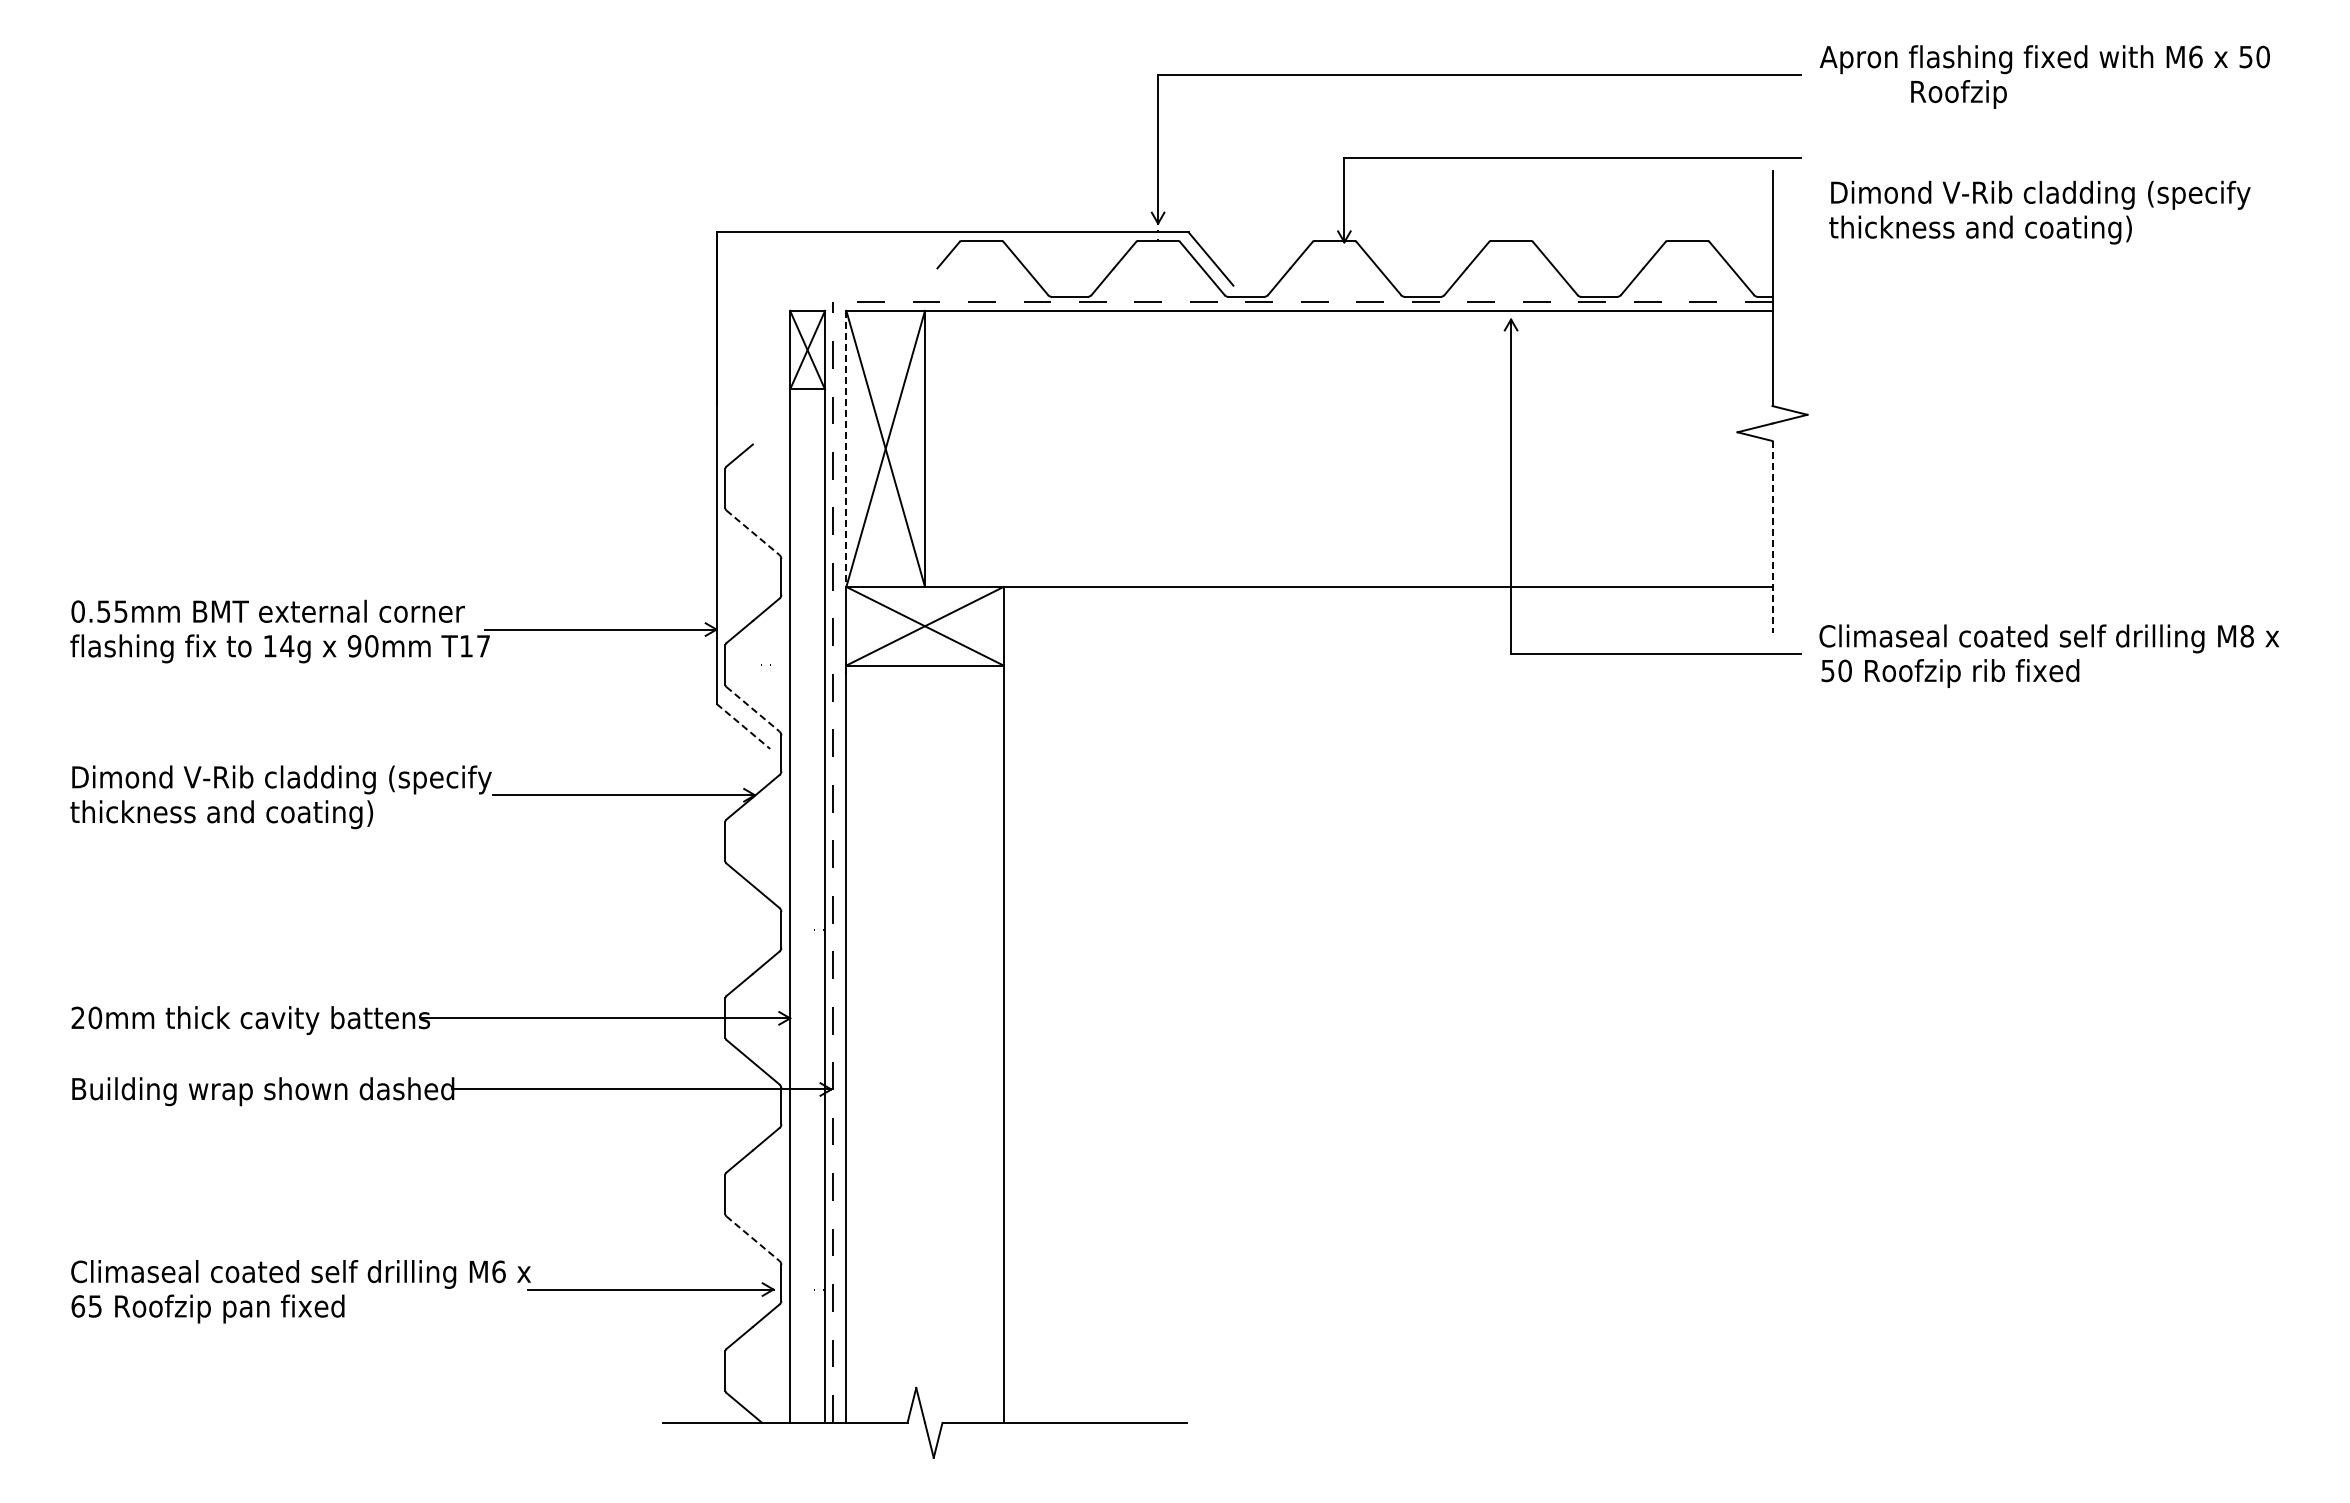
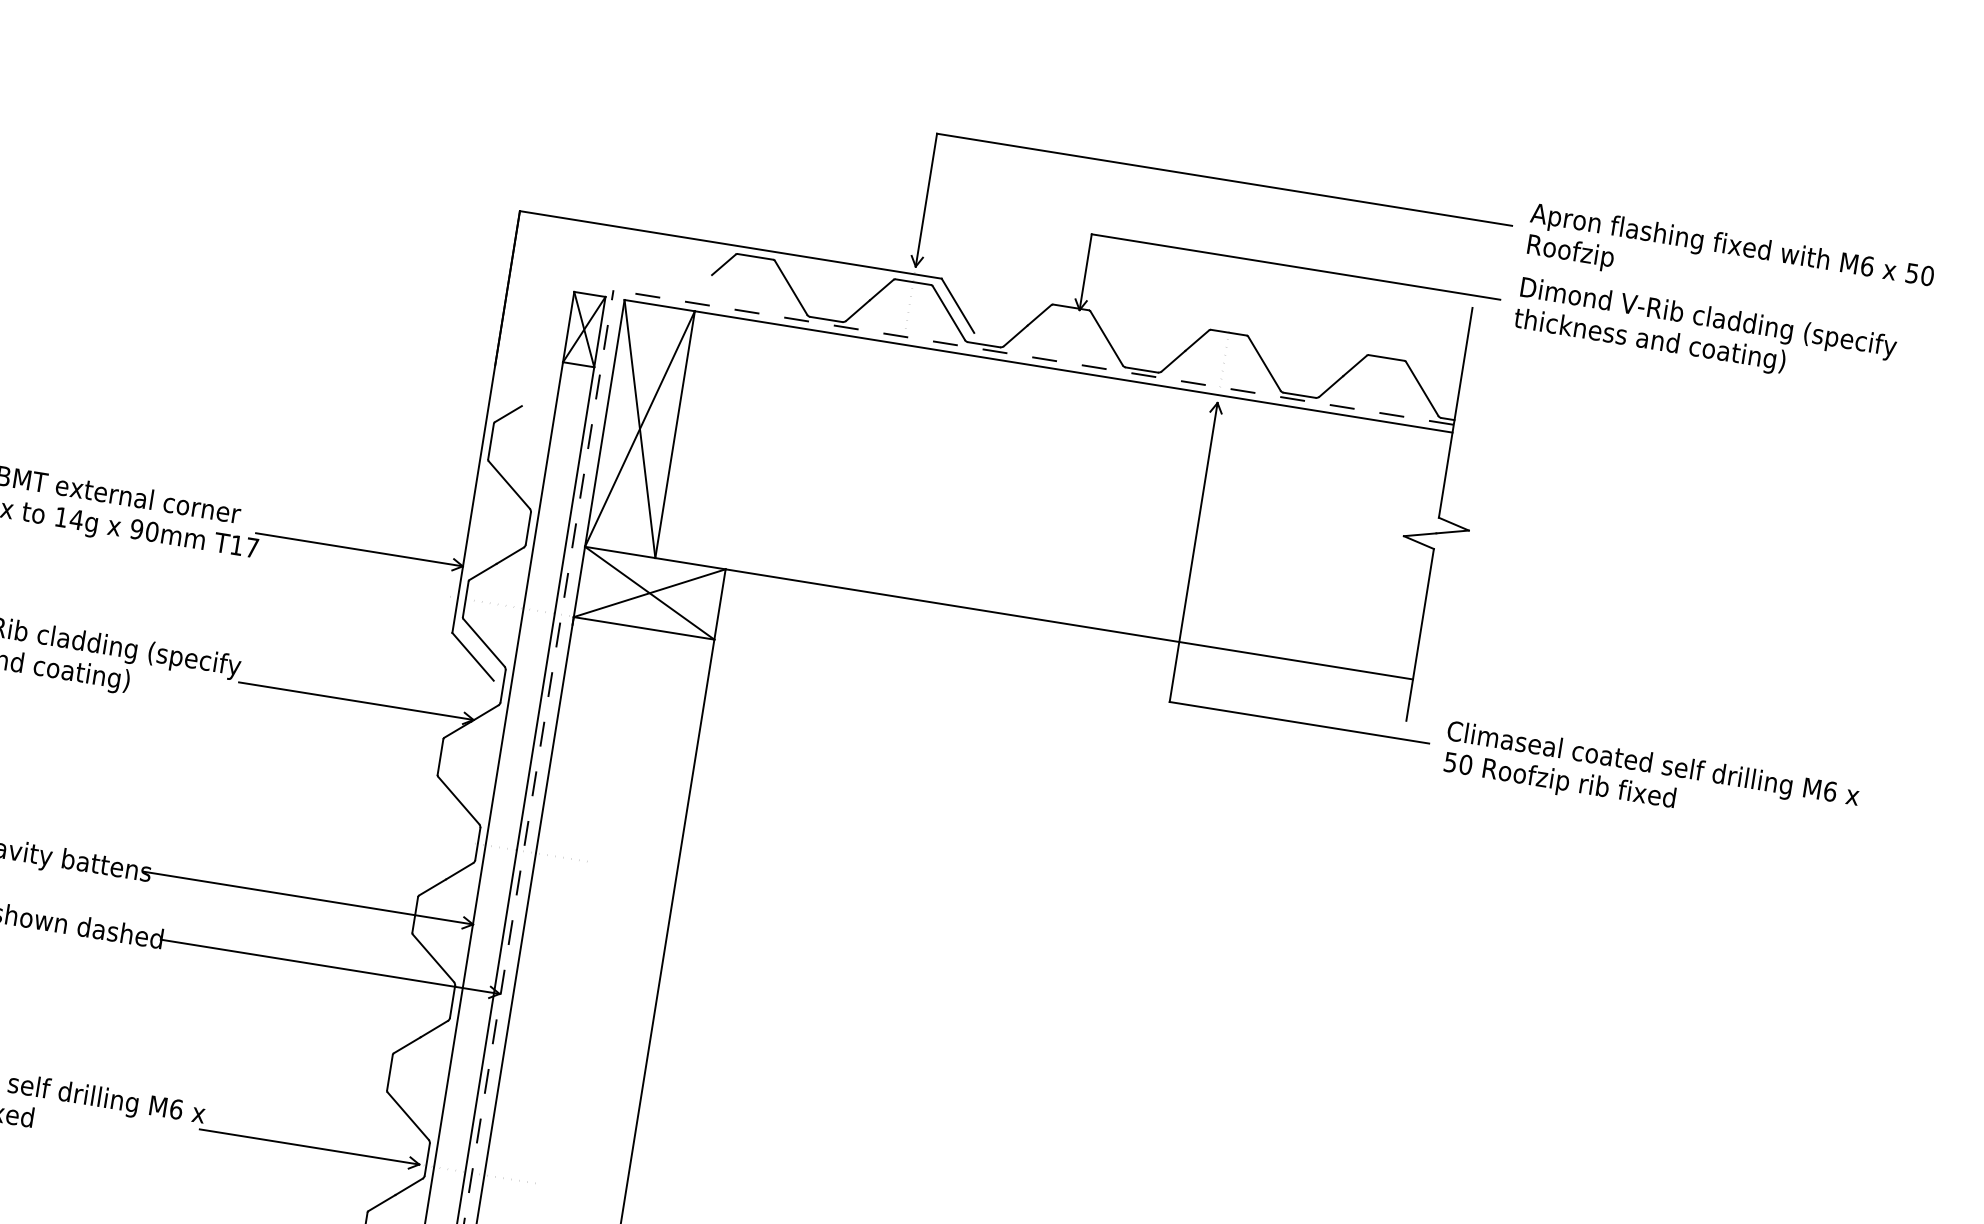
text: (1958, 94) -> (1570, 253), moved
text: (2039, 212) -> (1704, 334), moved
line: (846, 449) -> (604, 423), dashed -> solid
line: (752, 532) -> (508, 484), dashed -> solid
line: (1772, 537) -> (1420, 635), dashed -> solid
text: (2247, 636) -> (1830, 791), M8 -> M6
line: (752, 709) -> (483, 642), dashed -> solid
line: (743, 726) -> (473, 656), dashed -> solid
line: (752, 1238) -> (407, 1115), dashed -> solid

